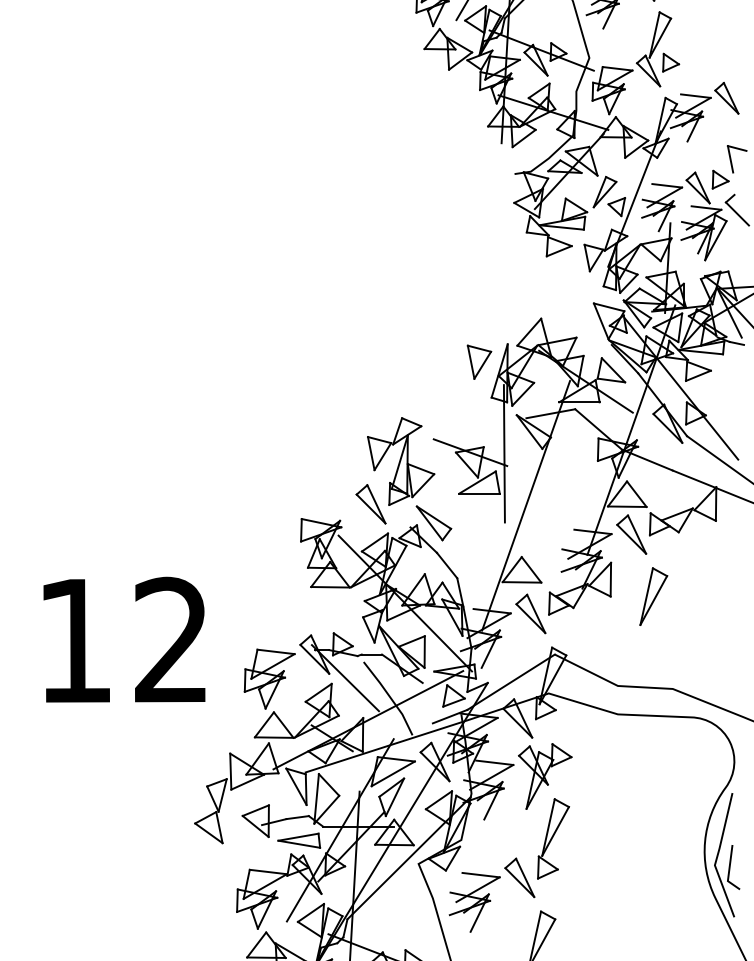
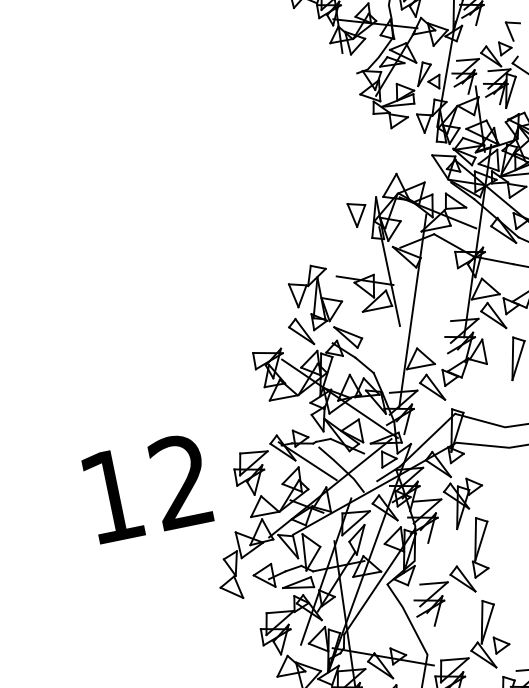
text: (124, 639) -> (147, 487), moved

